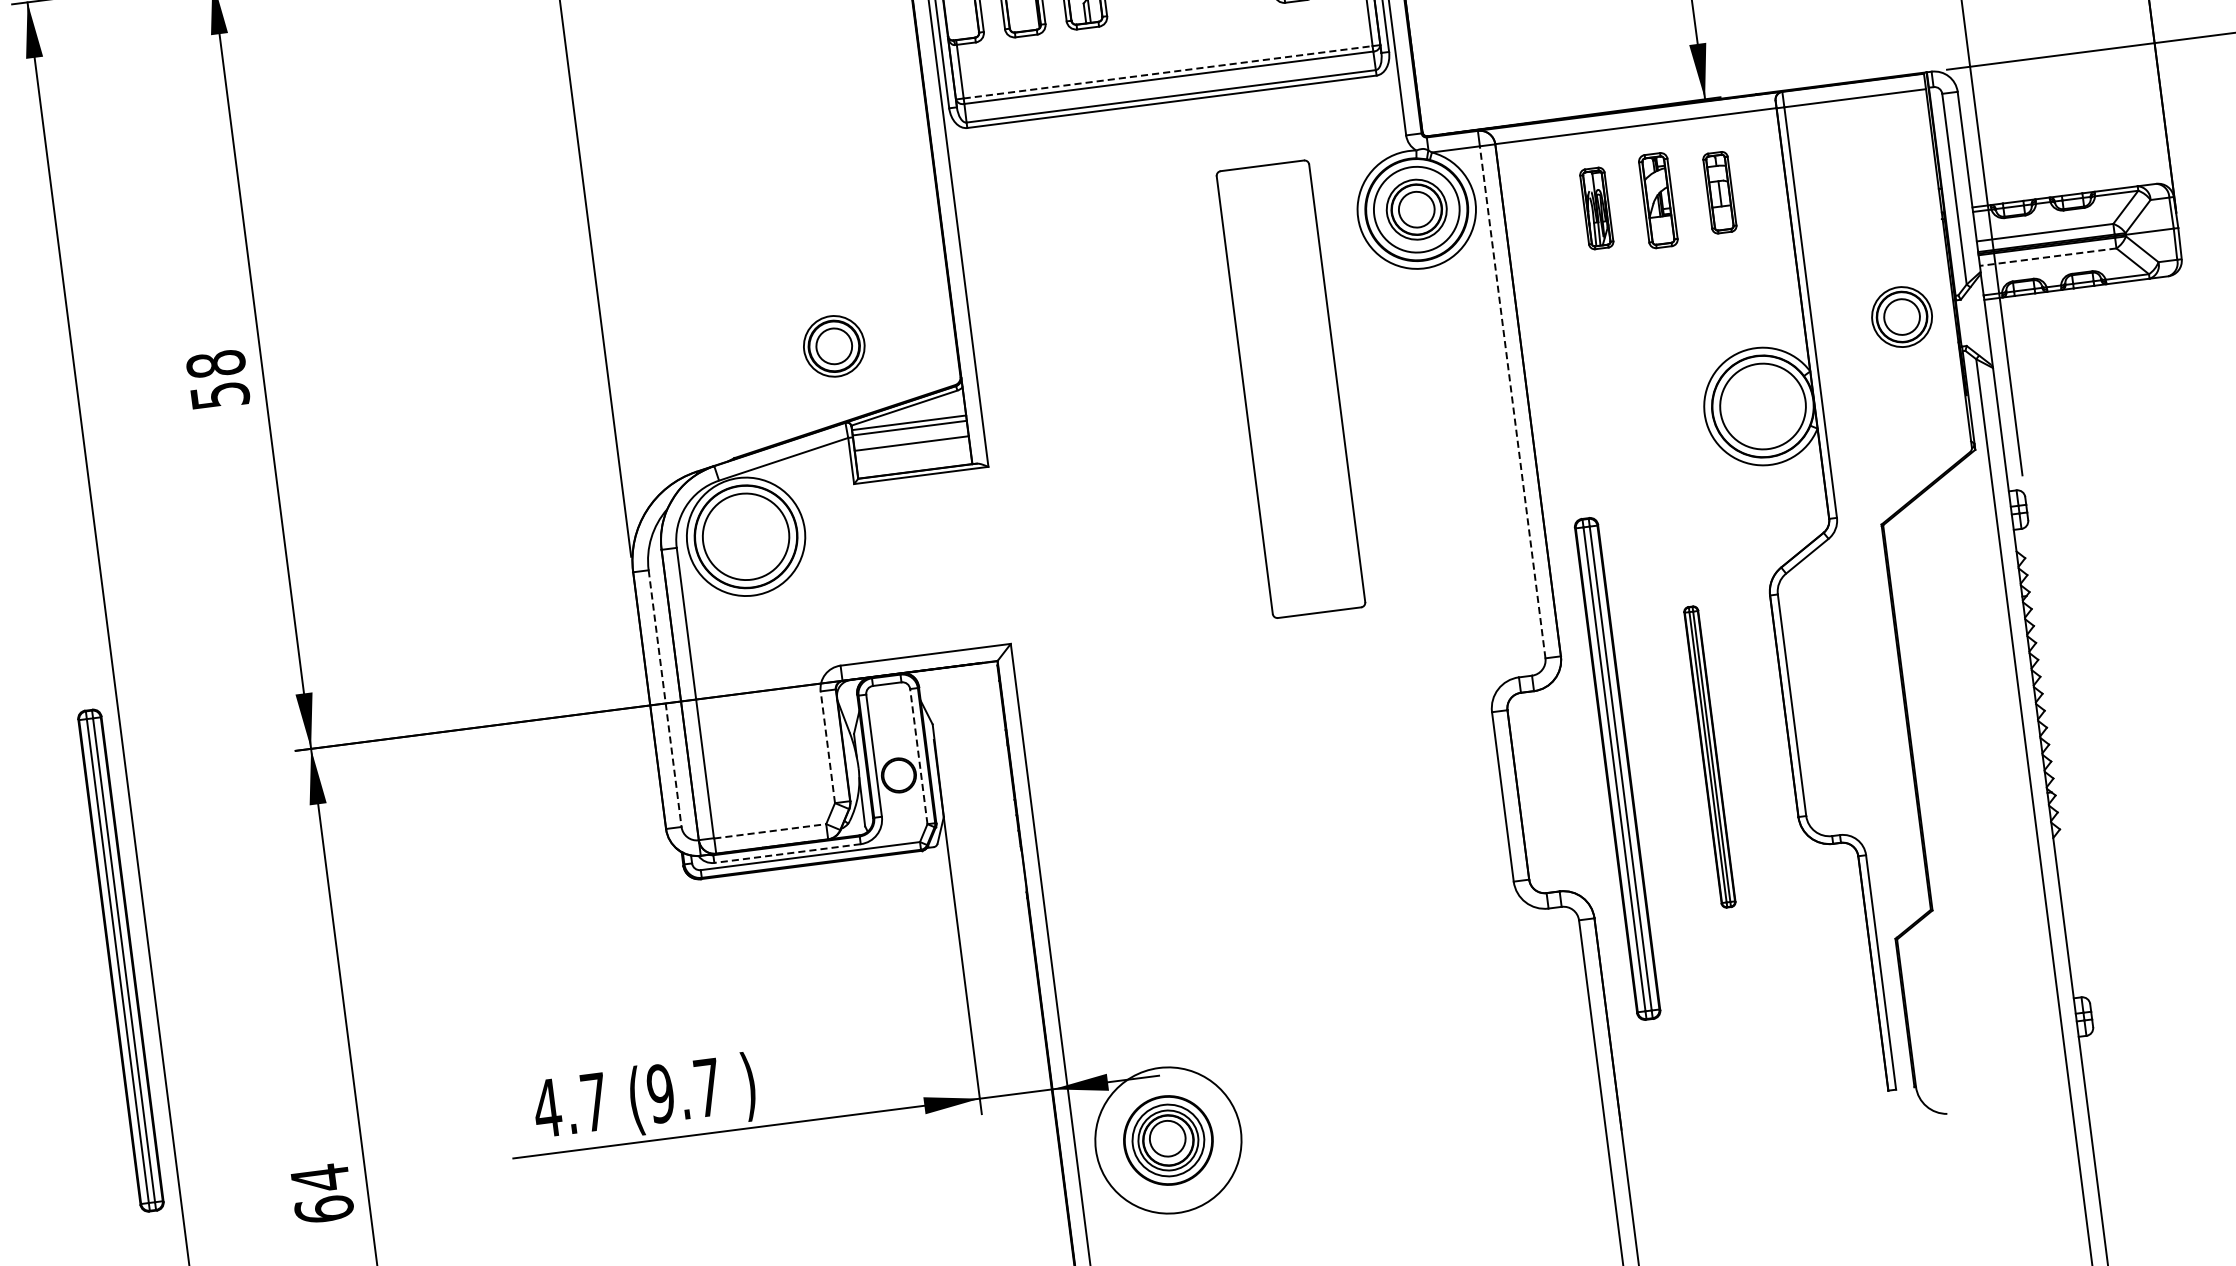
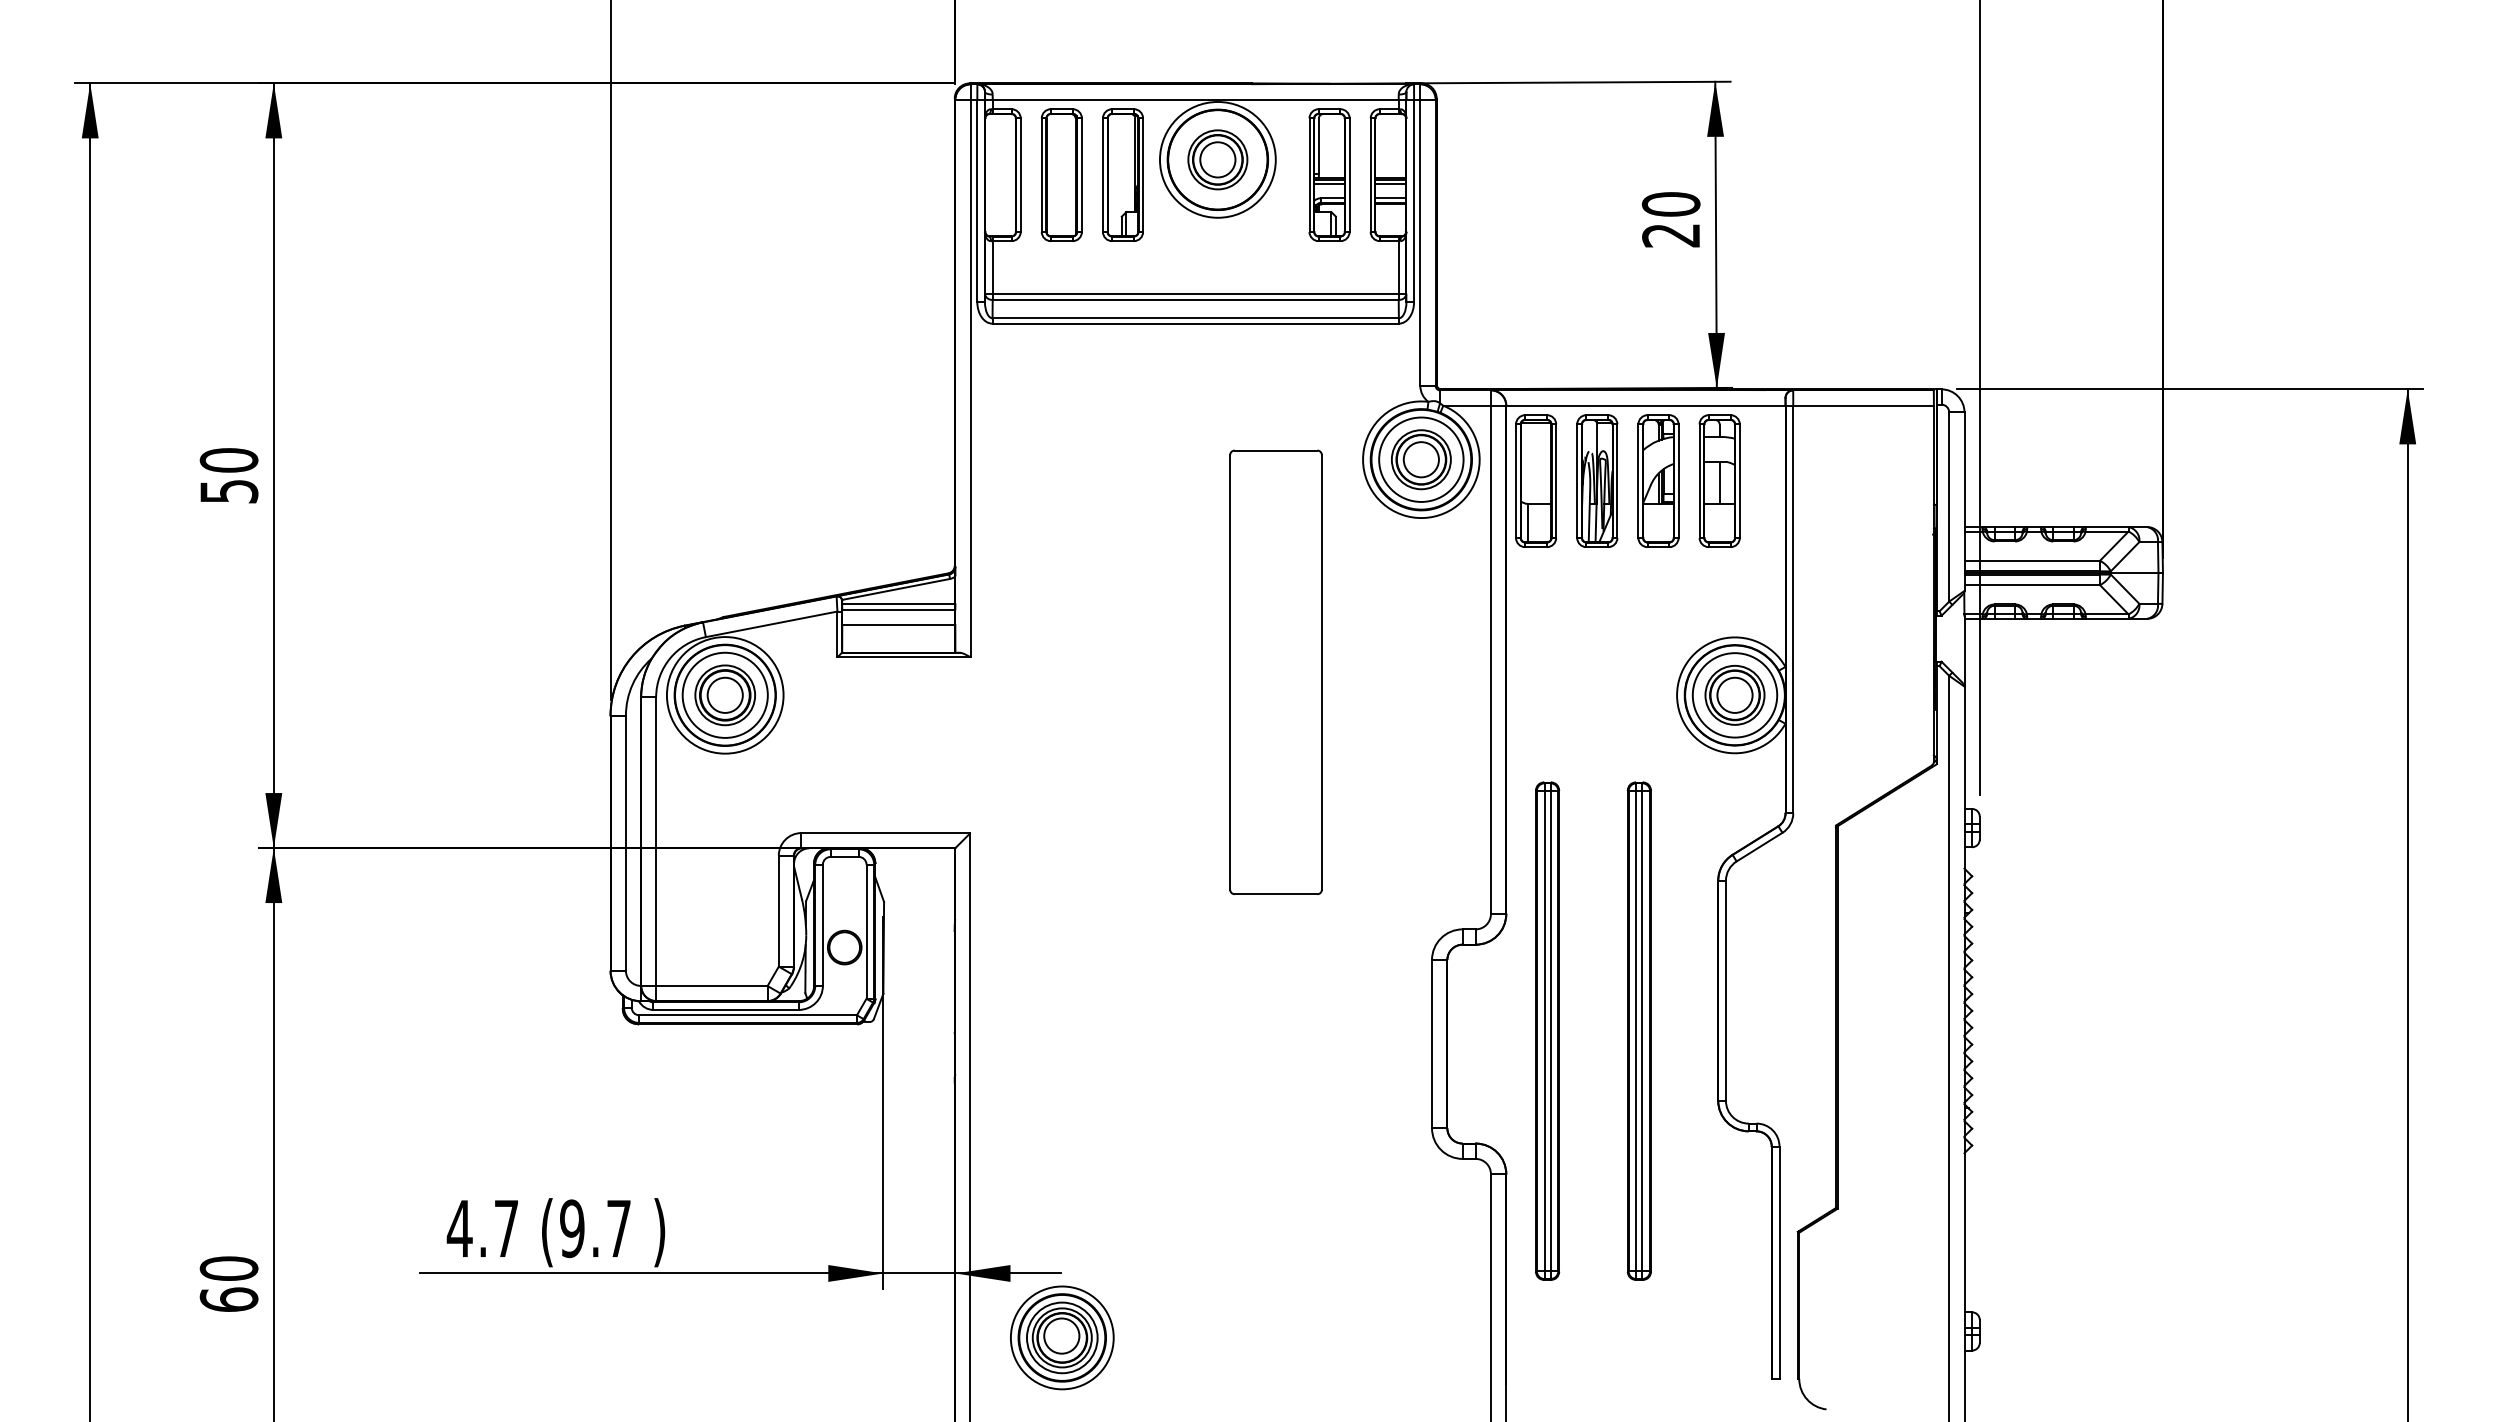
line: (1168, 72) -> (1196, 294), dashed -> solid
part: (1719, 192) -> (1719, 480), size x1.67
part: (1658, 200) -> (1658, 480), size x1.43
part: (1596, 207) -> (1597, 480), size x1.67
part: (1535, 215) -> (1536, 480), added
line: (2048, 257) -> (2032, 585), dashed -> solid
part: (1901, 317) -> (1734, 695), moved
part: (833, 346) -> (724, 695), moved
text: (216, 364) -> (229, 460), 58 -> 50
part: (1290, 389) -> (1275, 672), moved
line: (1512, 401) -> (1490, 659), dashed -> solid
line: (664, 698) -> (625, 843), dashed -> solid
line: (827, 746) -> (778, 910), dashed -> solid
line: (918, 756) -> (866, 931), dashed -> solid
part: (1709, 756) -> (1638, 1030), size x1.67
line: (770, 831) -> (712, 986), dashed -> solid
line: (787, 853) -> (726, 1009), dashed -> solid
part: (120, 960) -> (61, 1030), removed
circle: (1167, 1140) -> (1061, 1337), size x0.71
text: (319, 1178) -> (228, 1268), 64 -> 60

